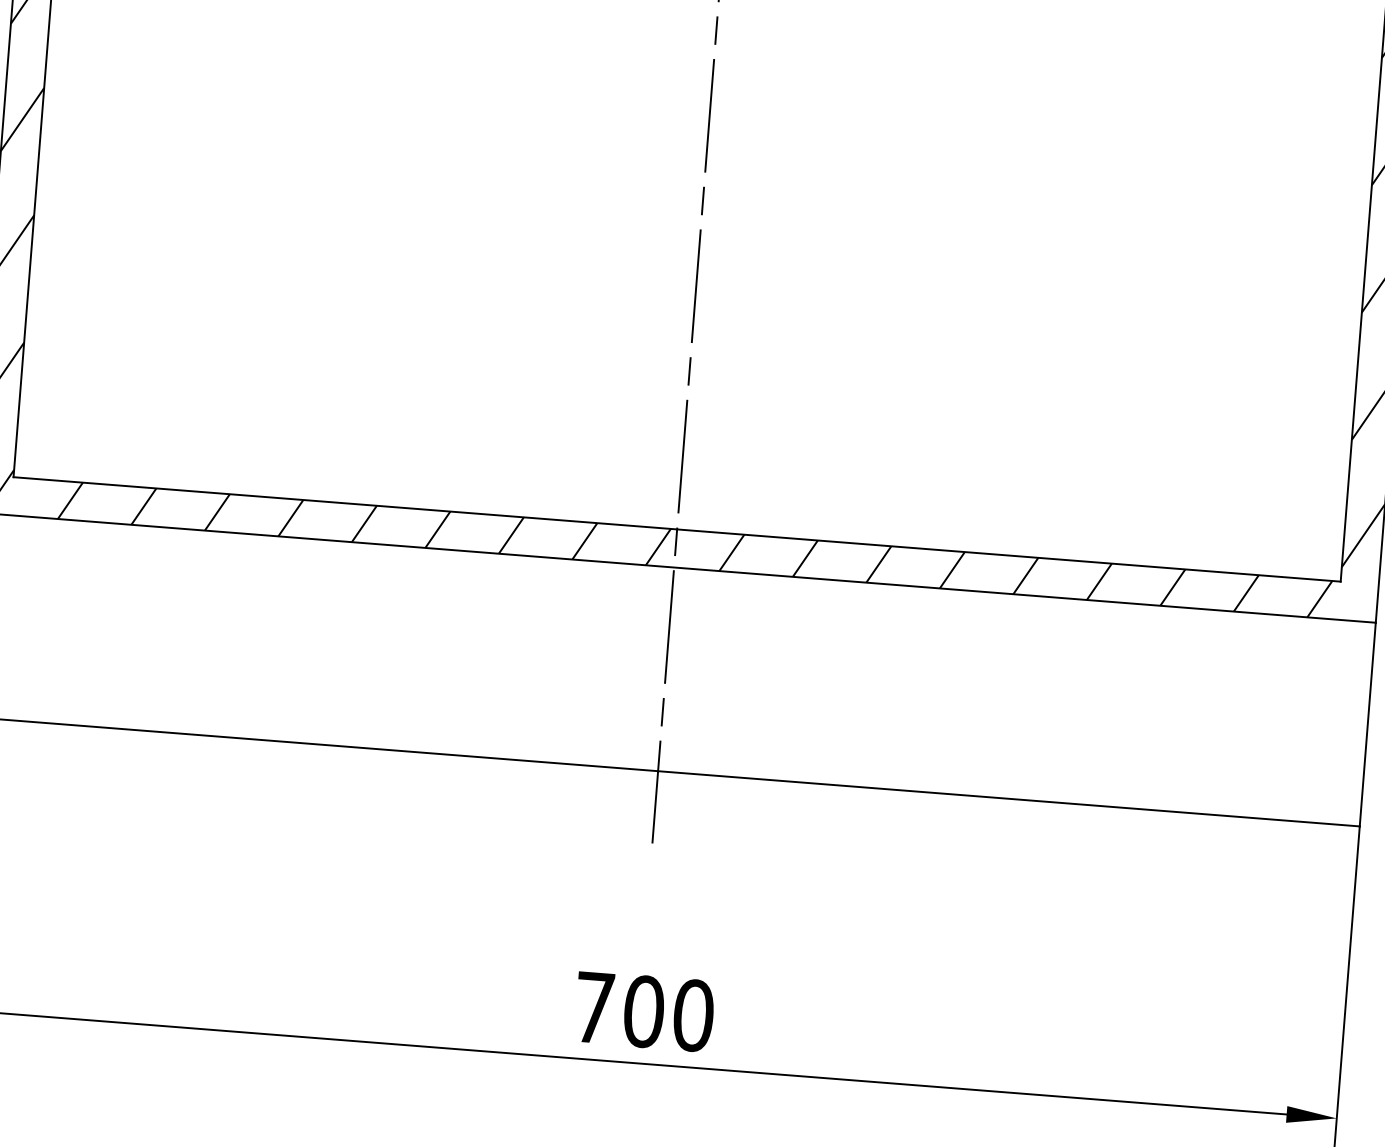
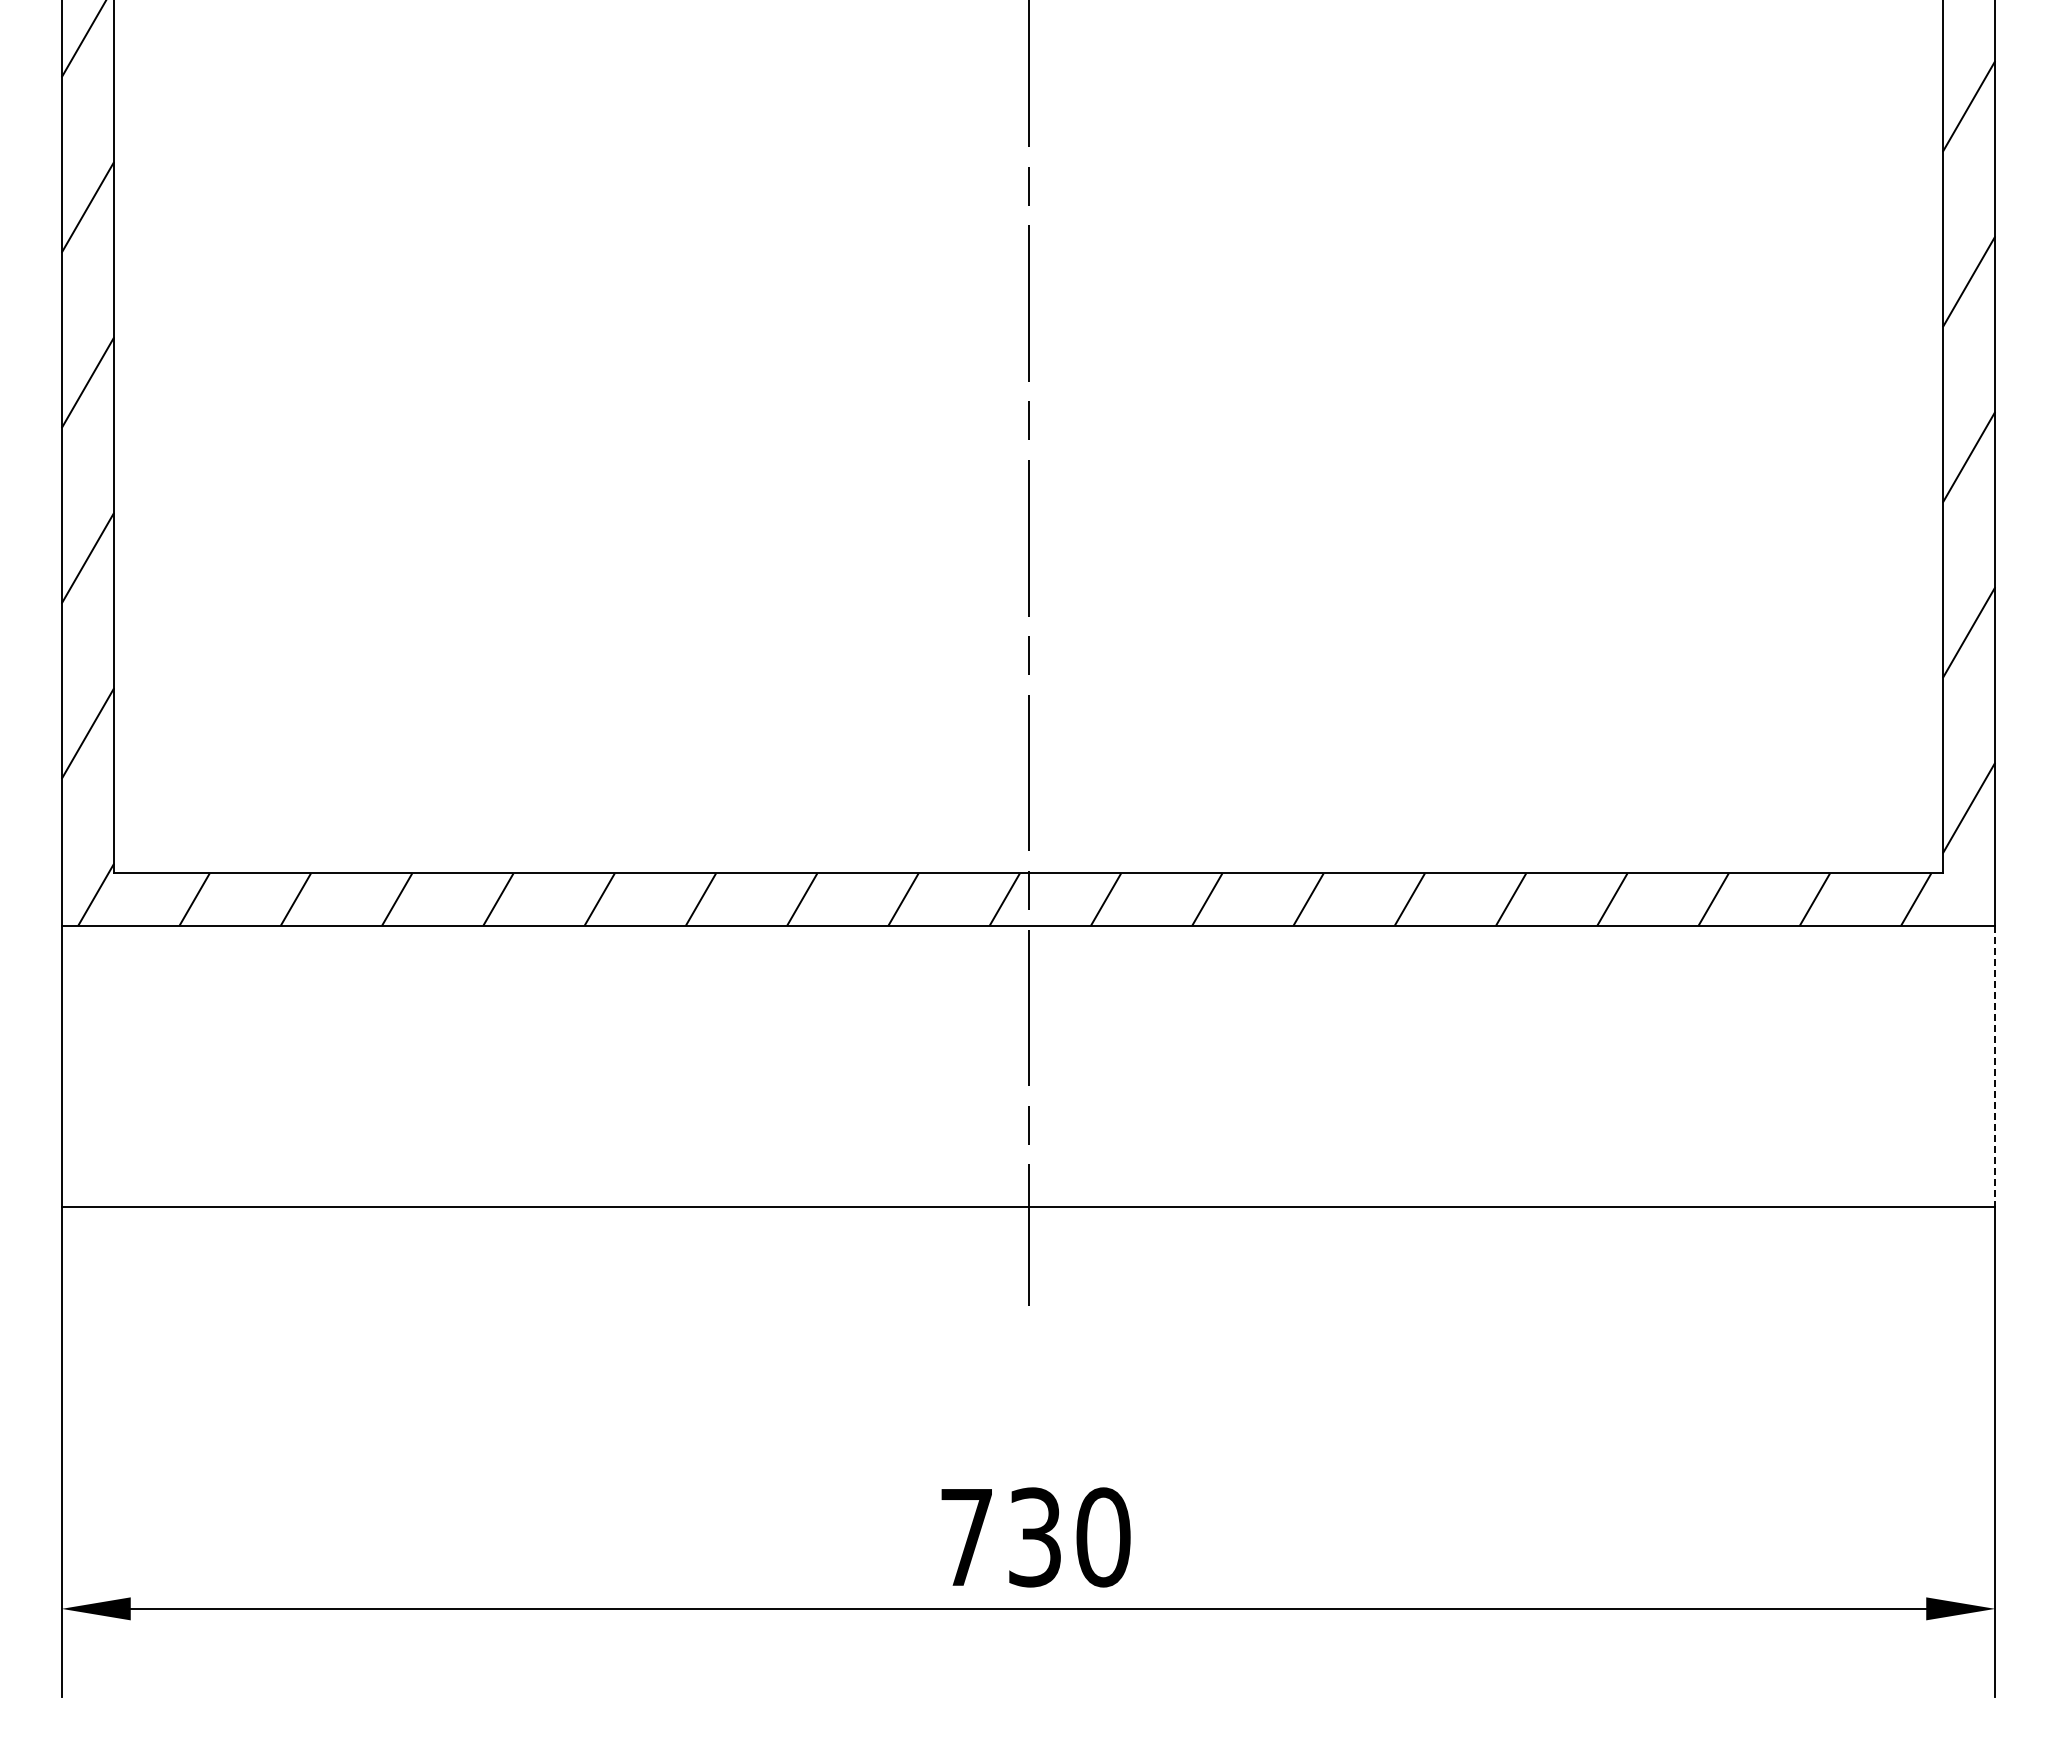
line: (1367, 724) -> (1995, 1066), solid -> dashed
text: (644, 1011) -> (1035, 1537), 700 -> 730

